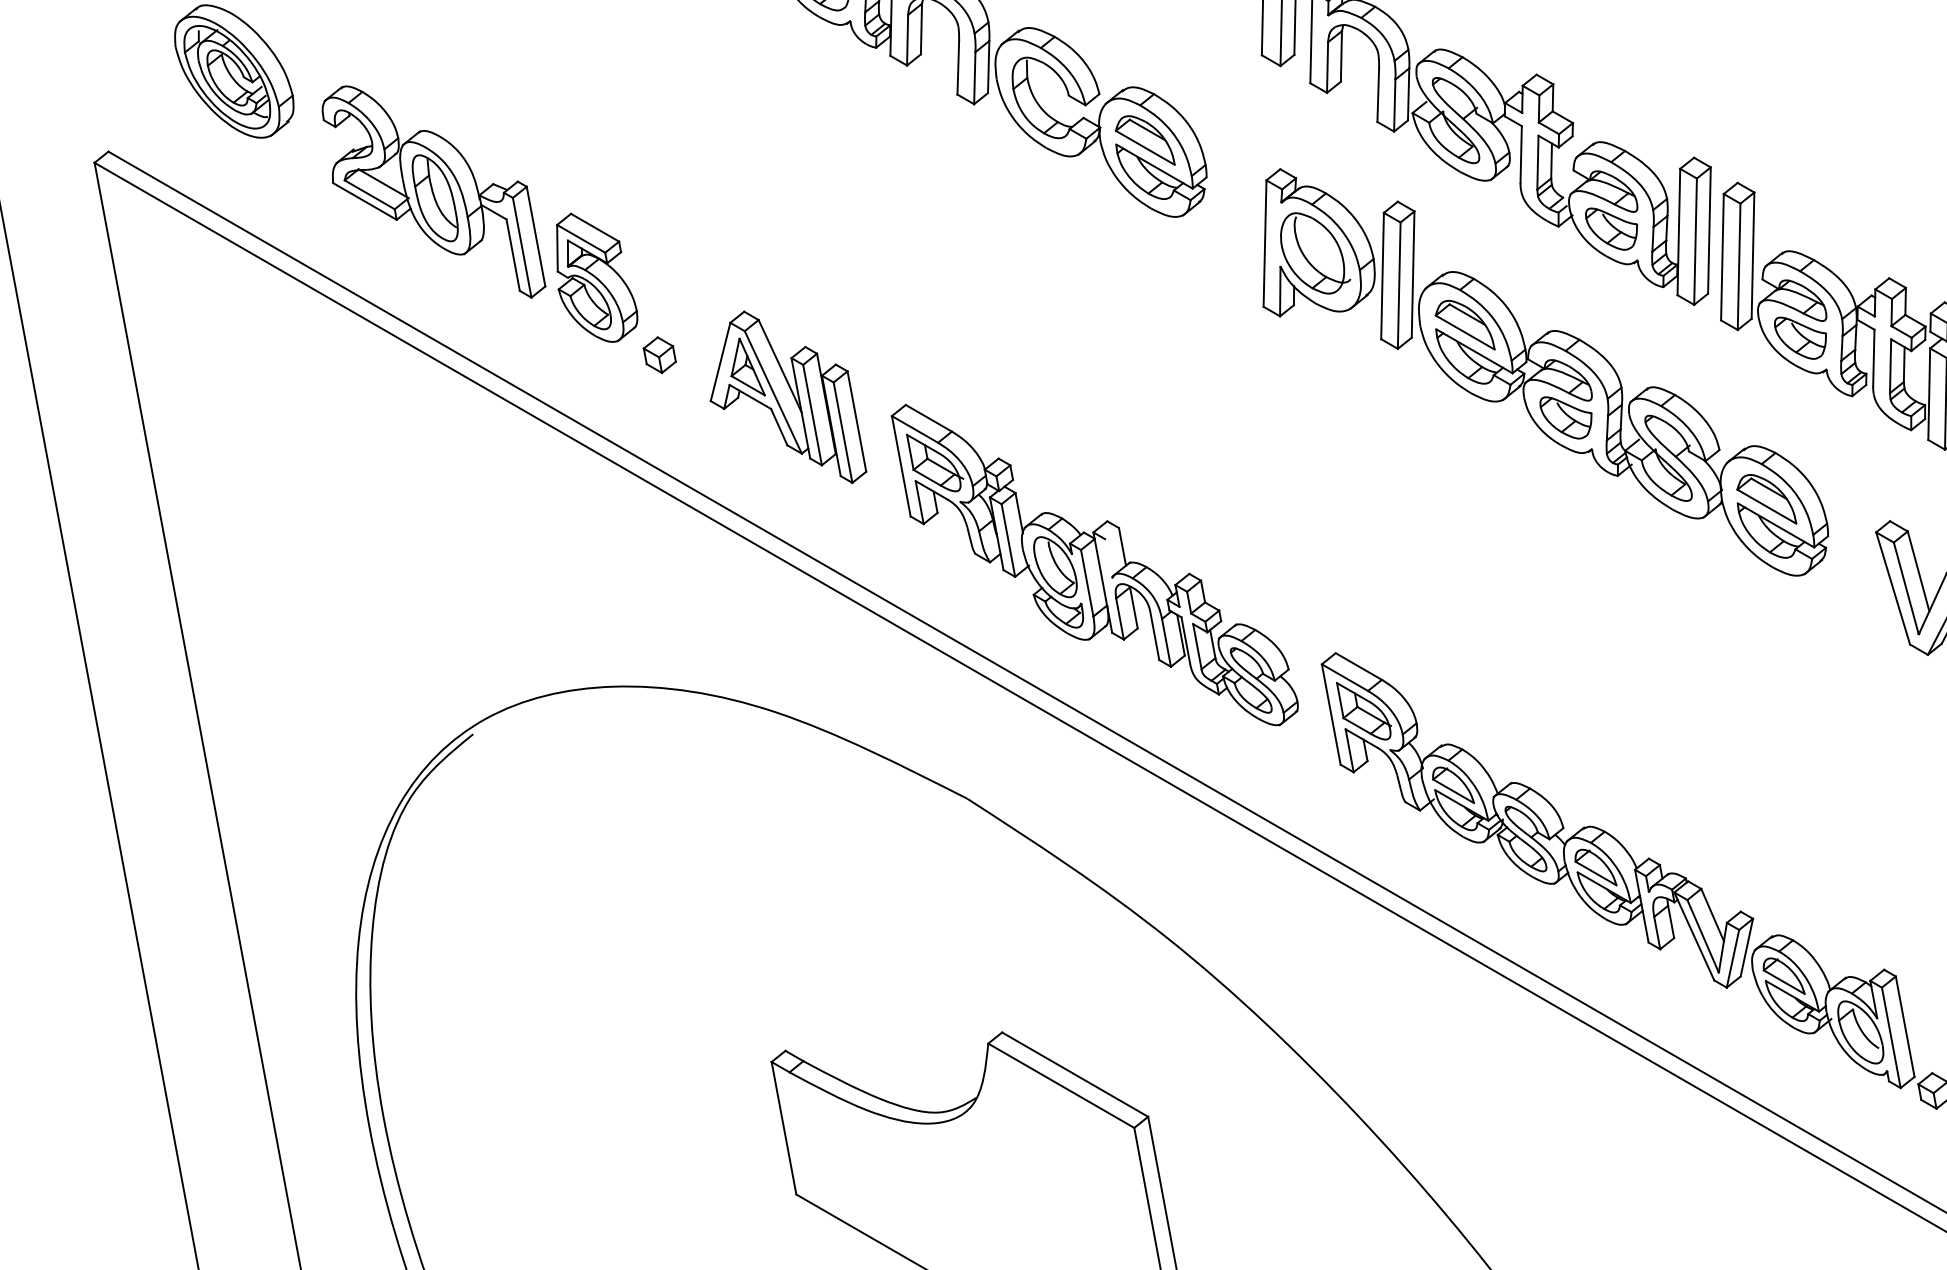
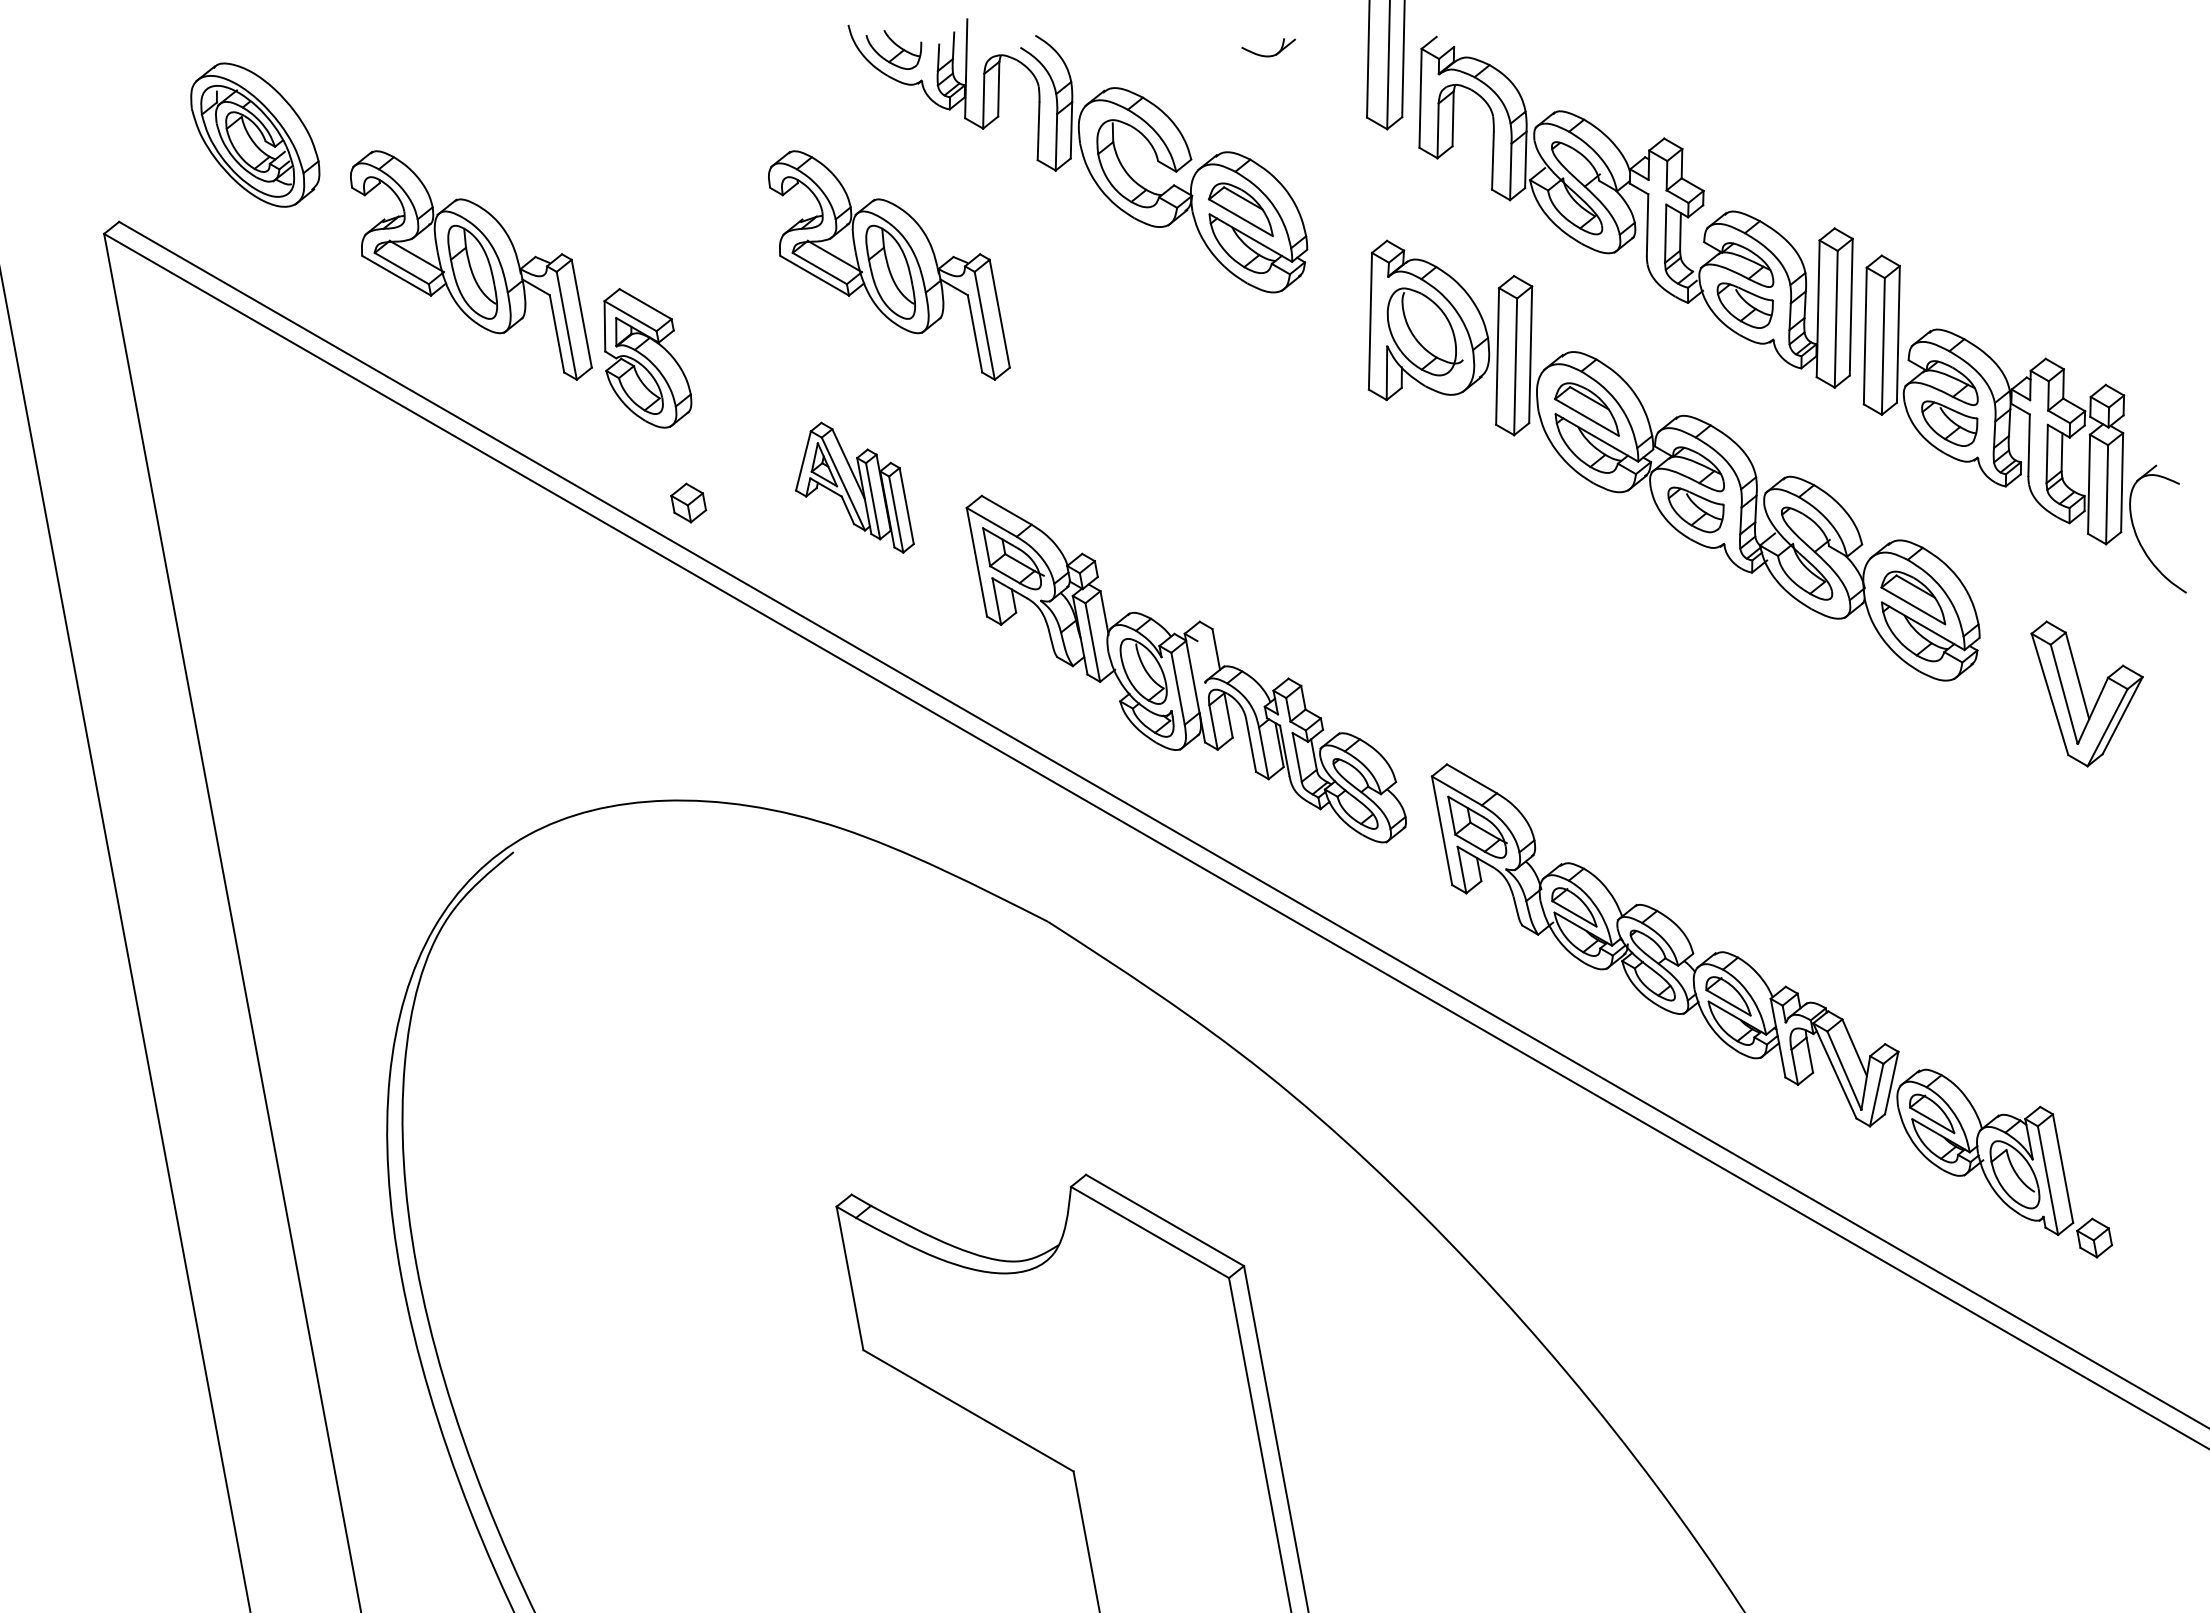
part: (820, 192) -> (889, 265), added
part: (659, 354) -> (688, 502), moved
part: (788, 397) -> (854, 487), size x0.7

